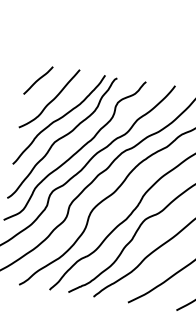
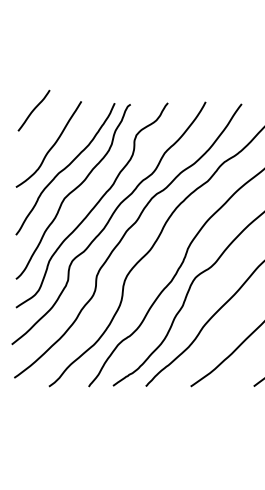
curve: (37, 80) -> (33, 110), moved

